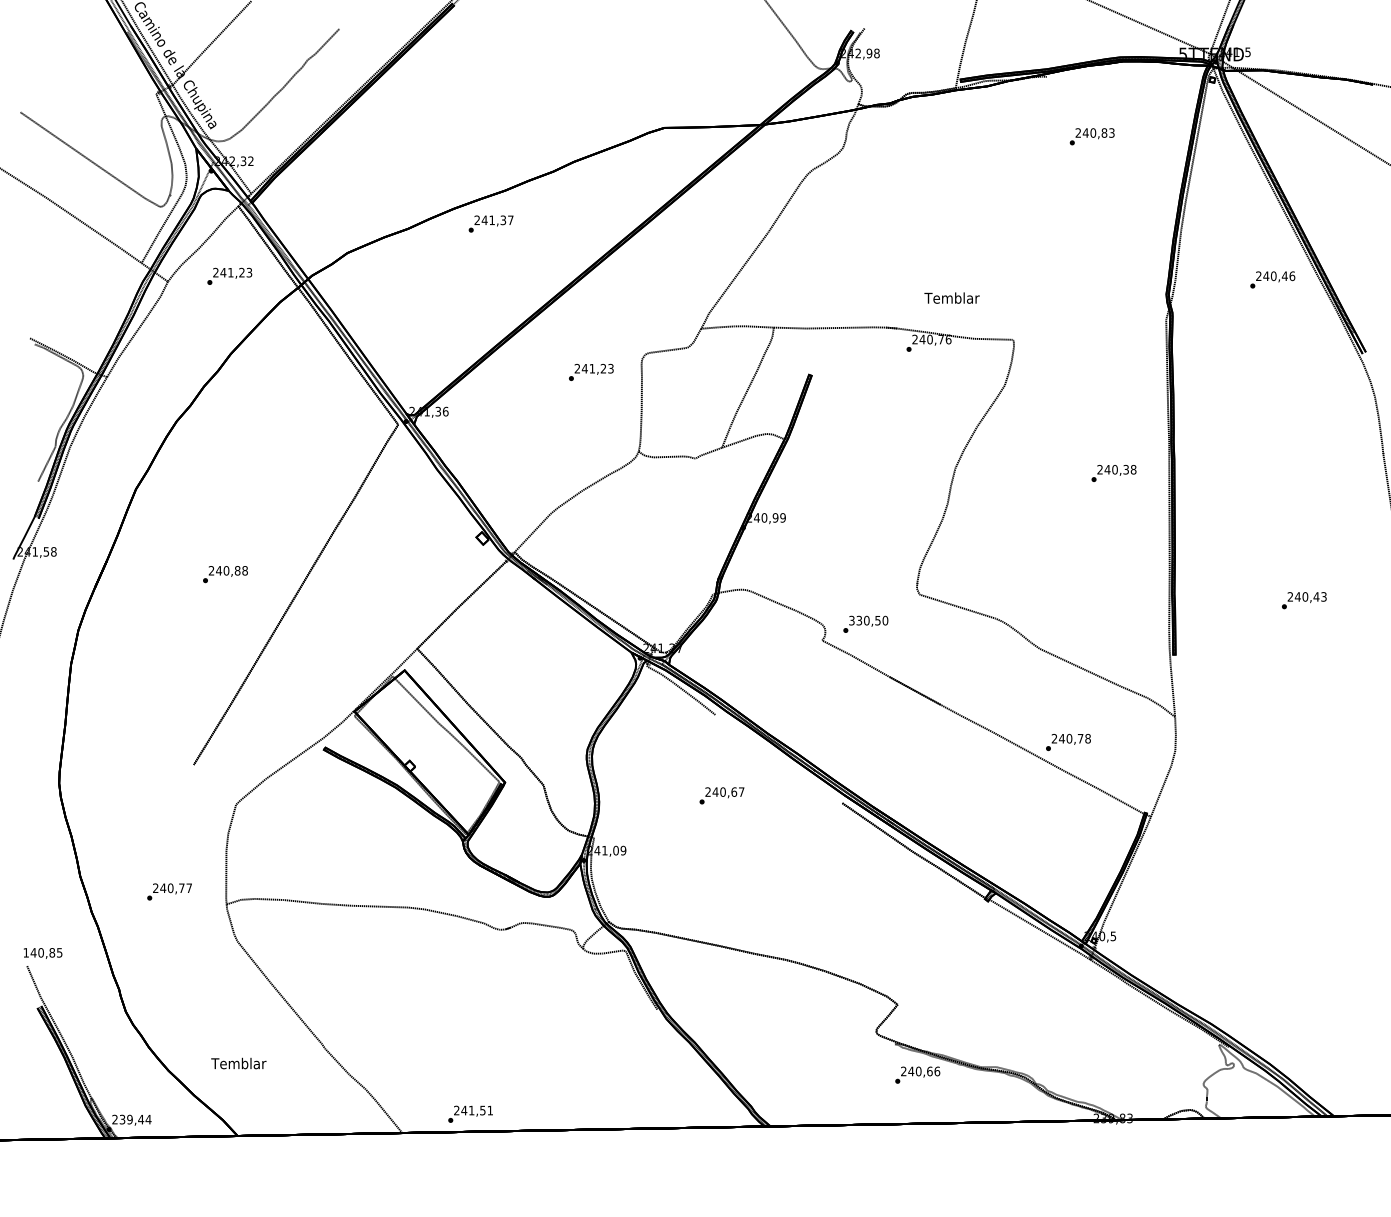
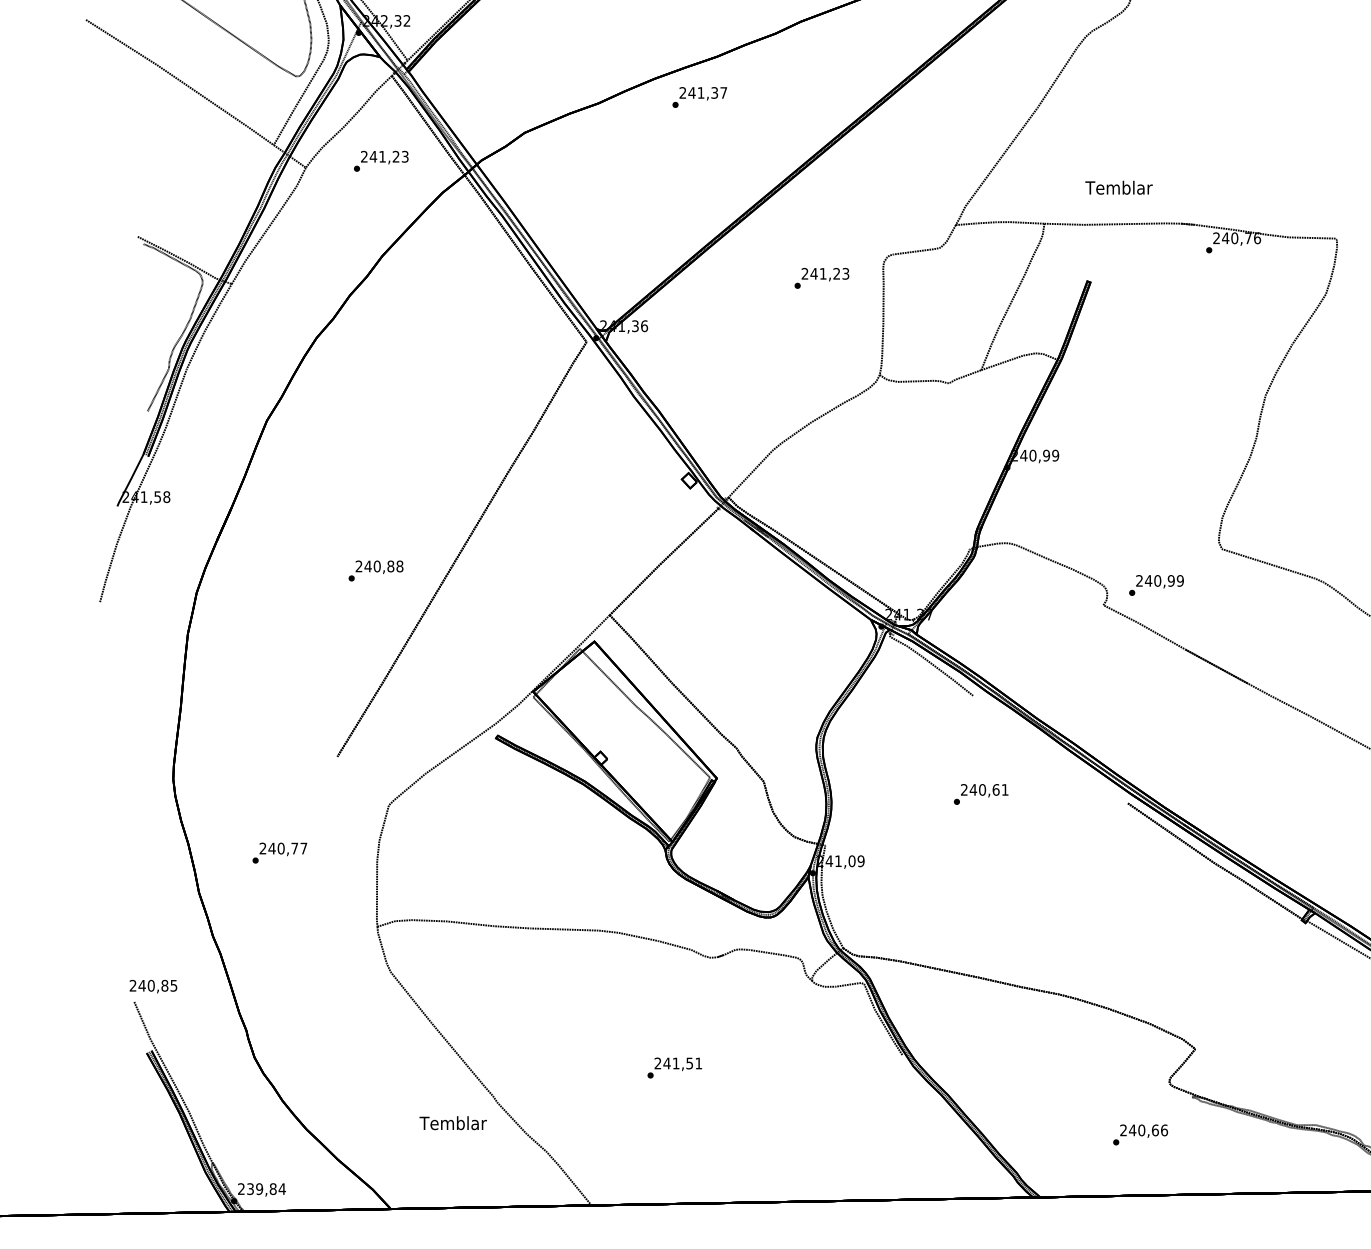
text: (951, 297) -> (1118, 187), moved
text: (225, 574) -> (376, 570), moved
text: (868, 620) -> (1159, 580), 330,50 -> 240,99
text: (741, 791) -> (1004, 789), 240,67 -> 240,61
text: (169, 891) -> (279, 852), moved
text: (25, 952) -> (132, 985), 140,85 -> 240,85
text: (238, 1063) -> (452, 1123), moved
text: (917, 1074) -> (1140, 1134), moved
text: (470, 1113) -> (674, 1067), moved
text: (141, 1119) -> (273, 1188), 239,44 -> 239,84

